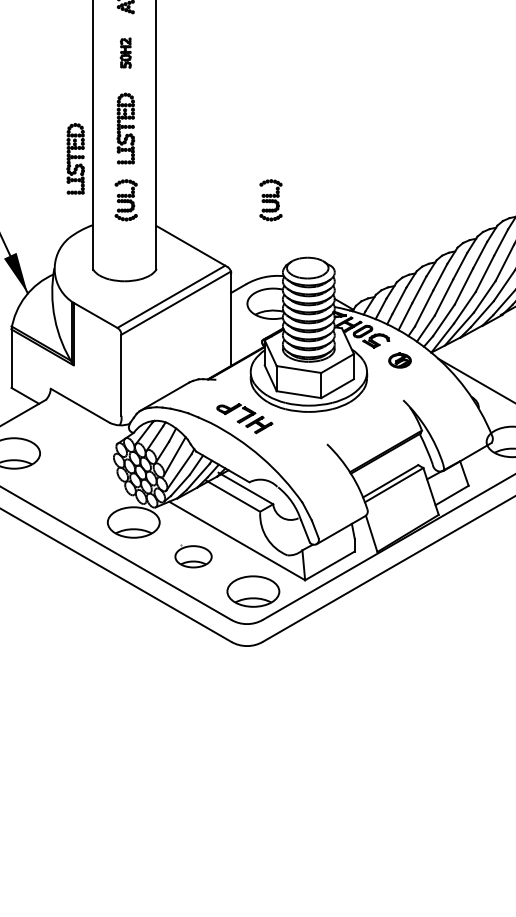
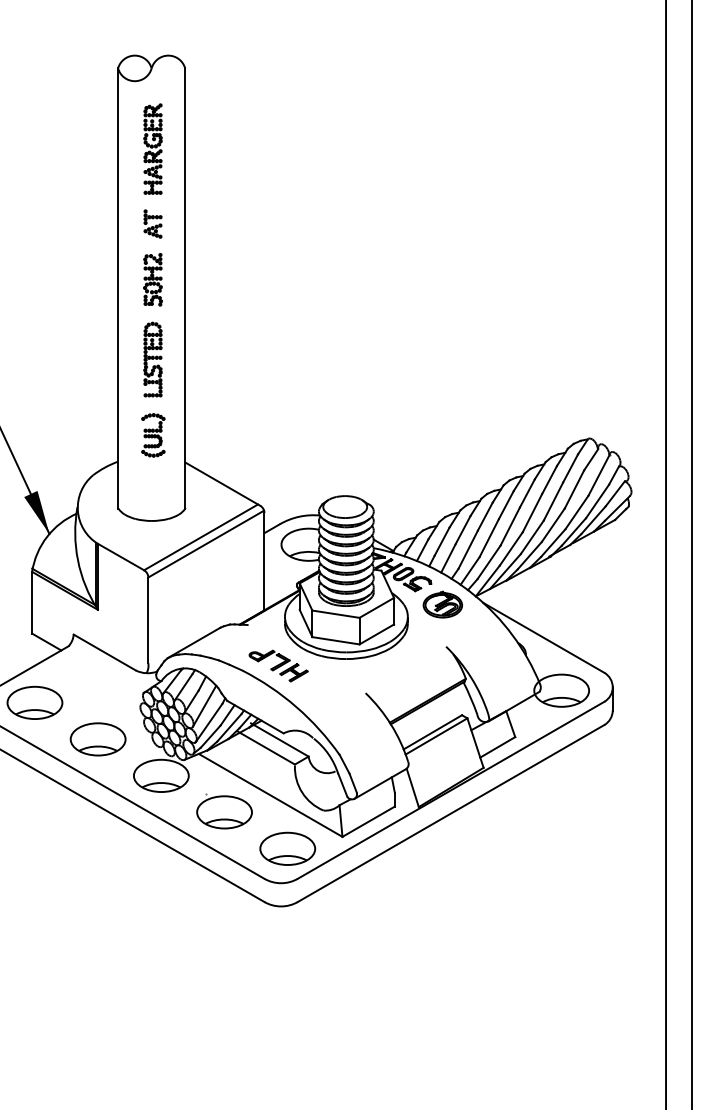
part: (125, 52) -> (152, 279), size x1.67
part: (75, 158) -> (99, 391), removed
part: (271, 200) -> (306, 435), removed
part: (399, 360) -> (442, 604), size x1.67
part: (73, 488) -> (97, 739), added
part: (193, 556) -> (224, 811), size x1.43

